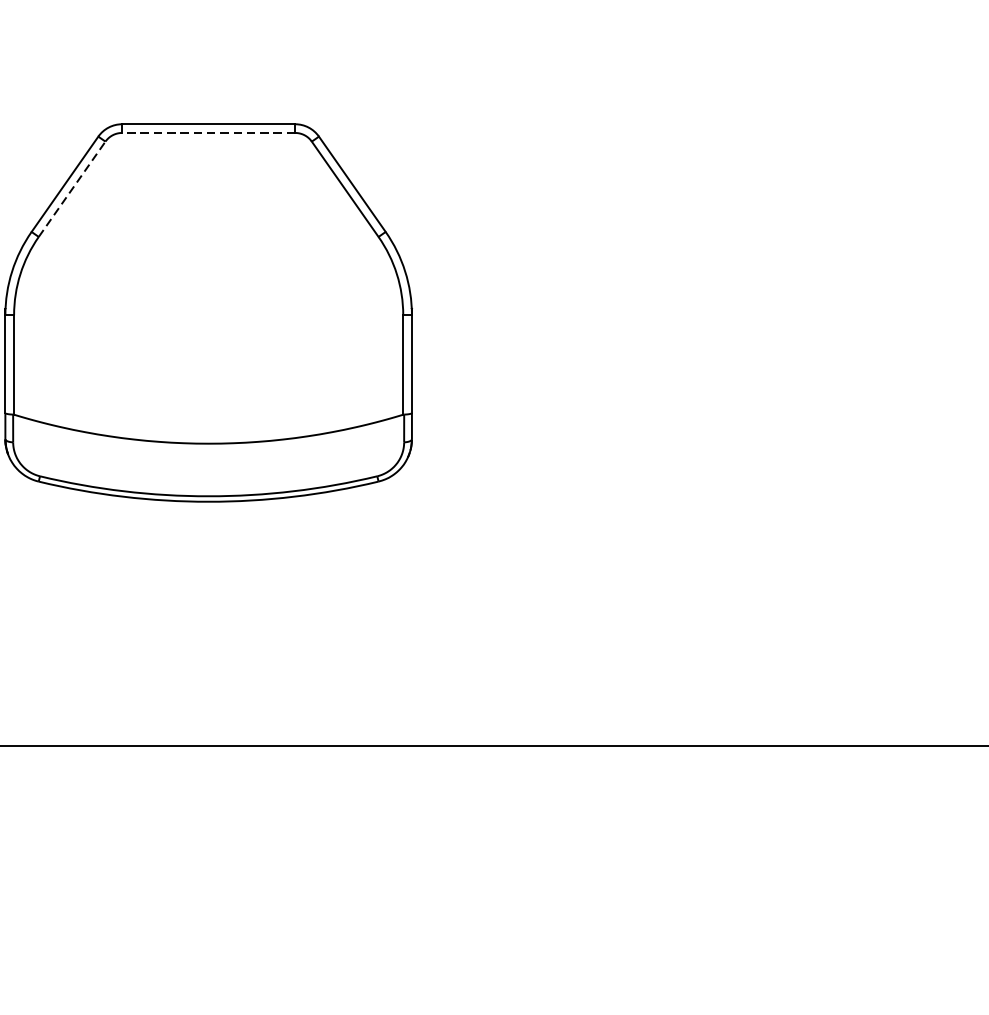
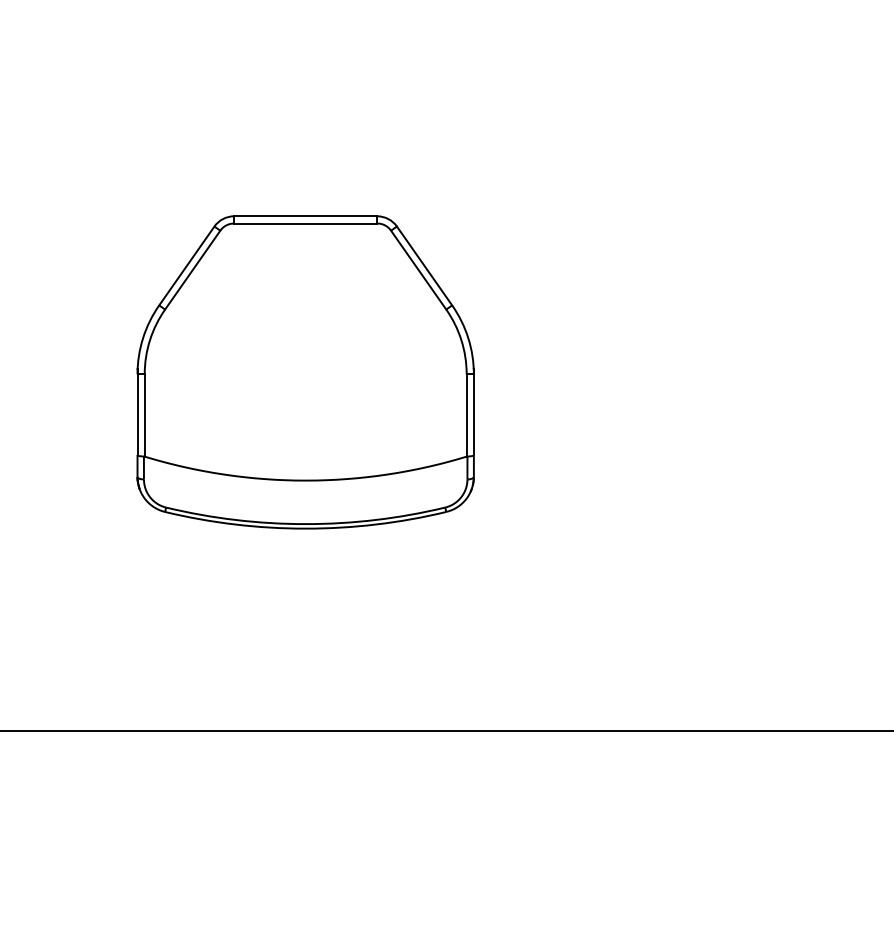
line: (208, 132) -> (305, 223), dashed -> solid
line: (73, 188) -> (193, 269), dashed -> solid

